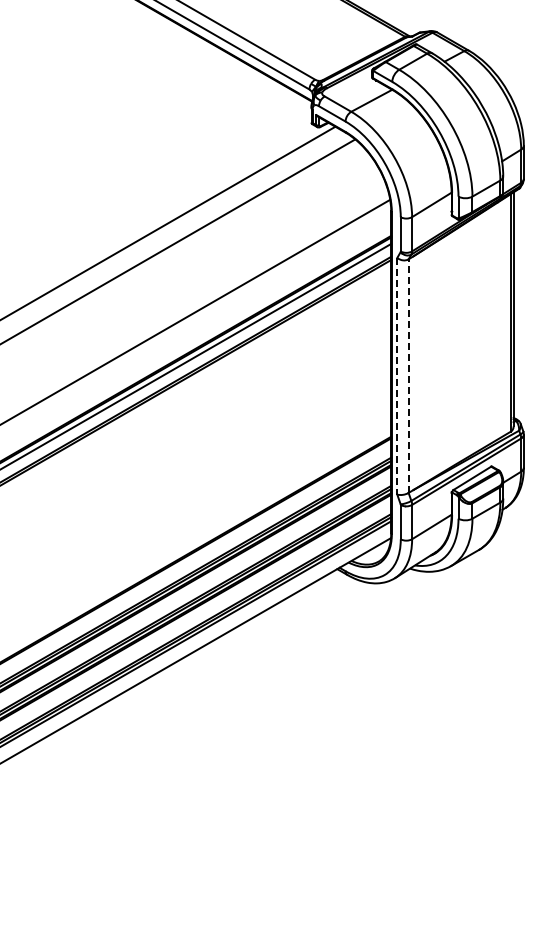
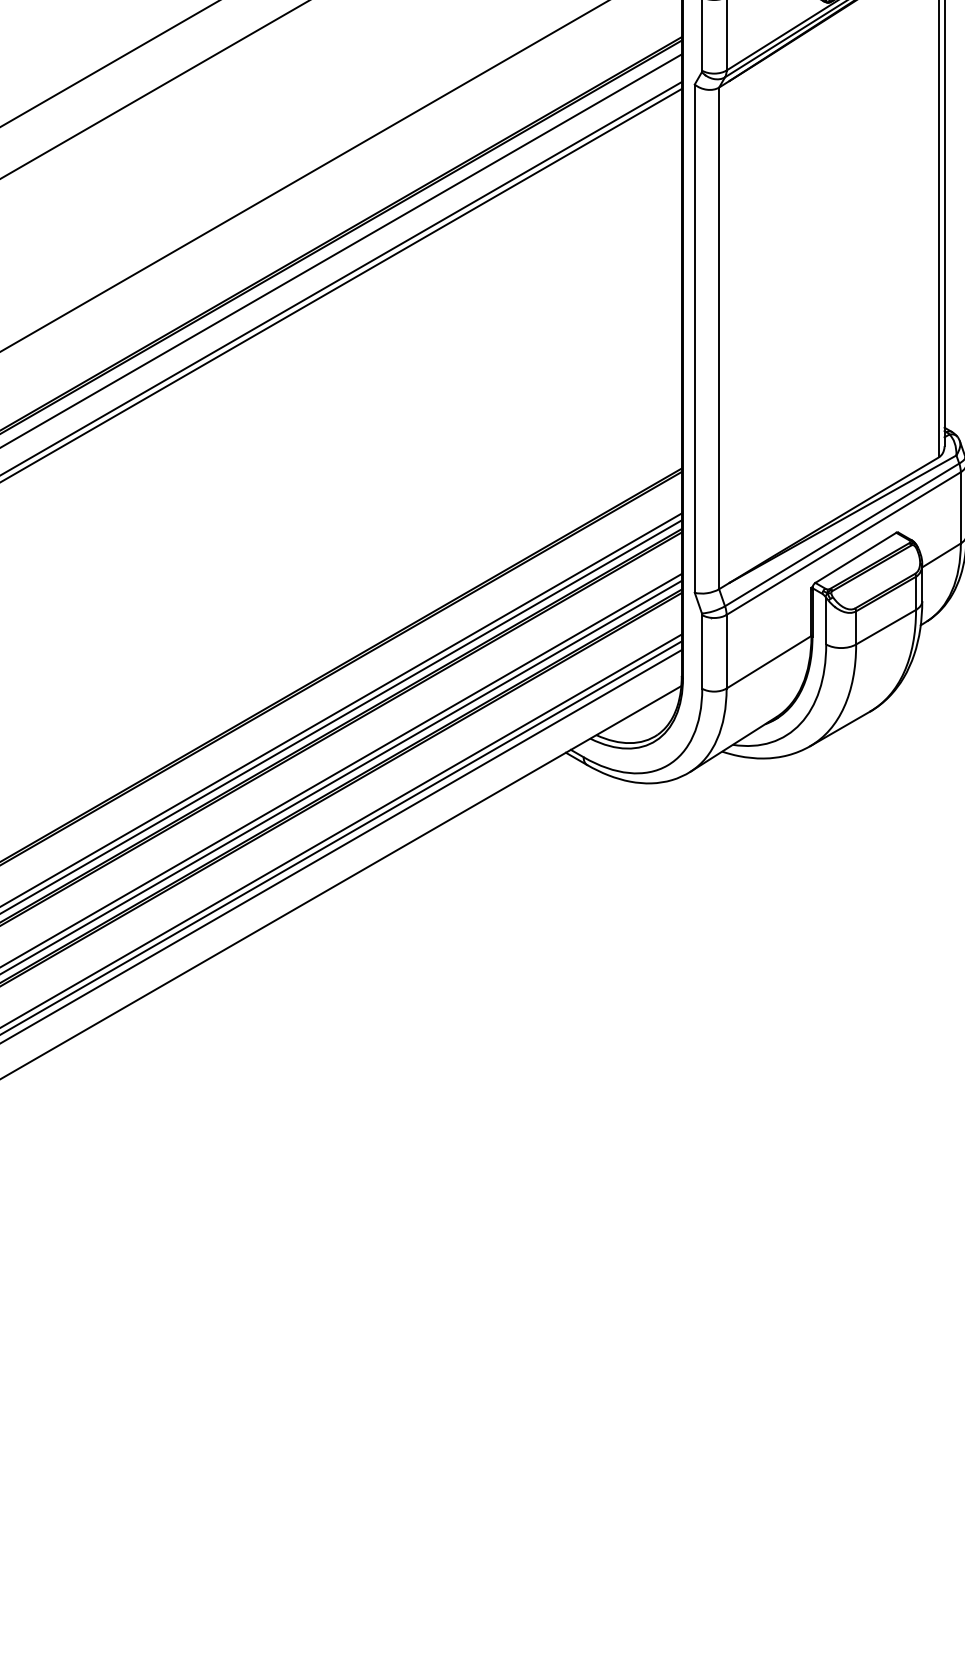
line: (397, 376) -> (695, 339), dashed -> solid
line: (408, 376) -> (718, 339), dashed -> solid

